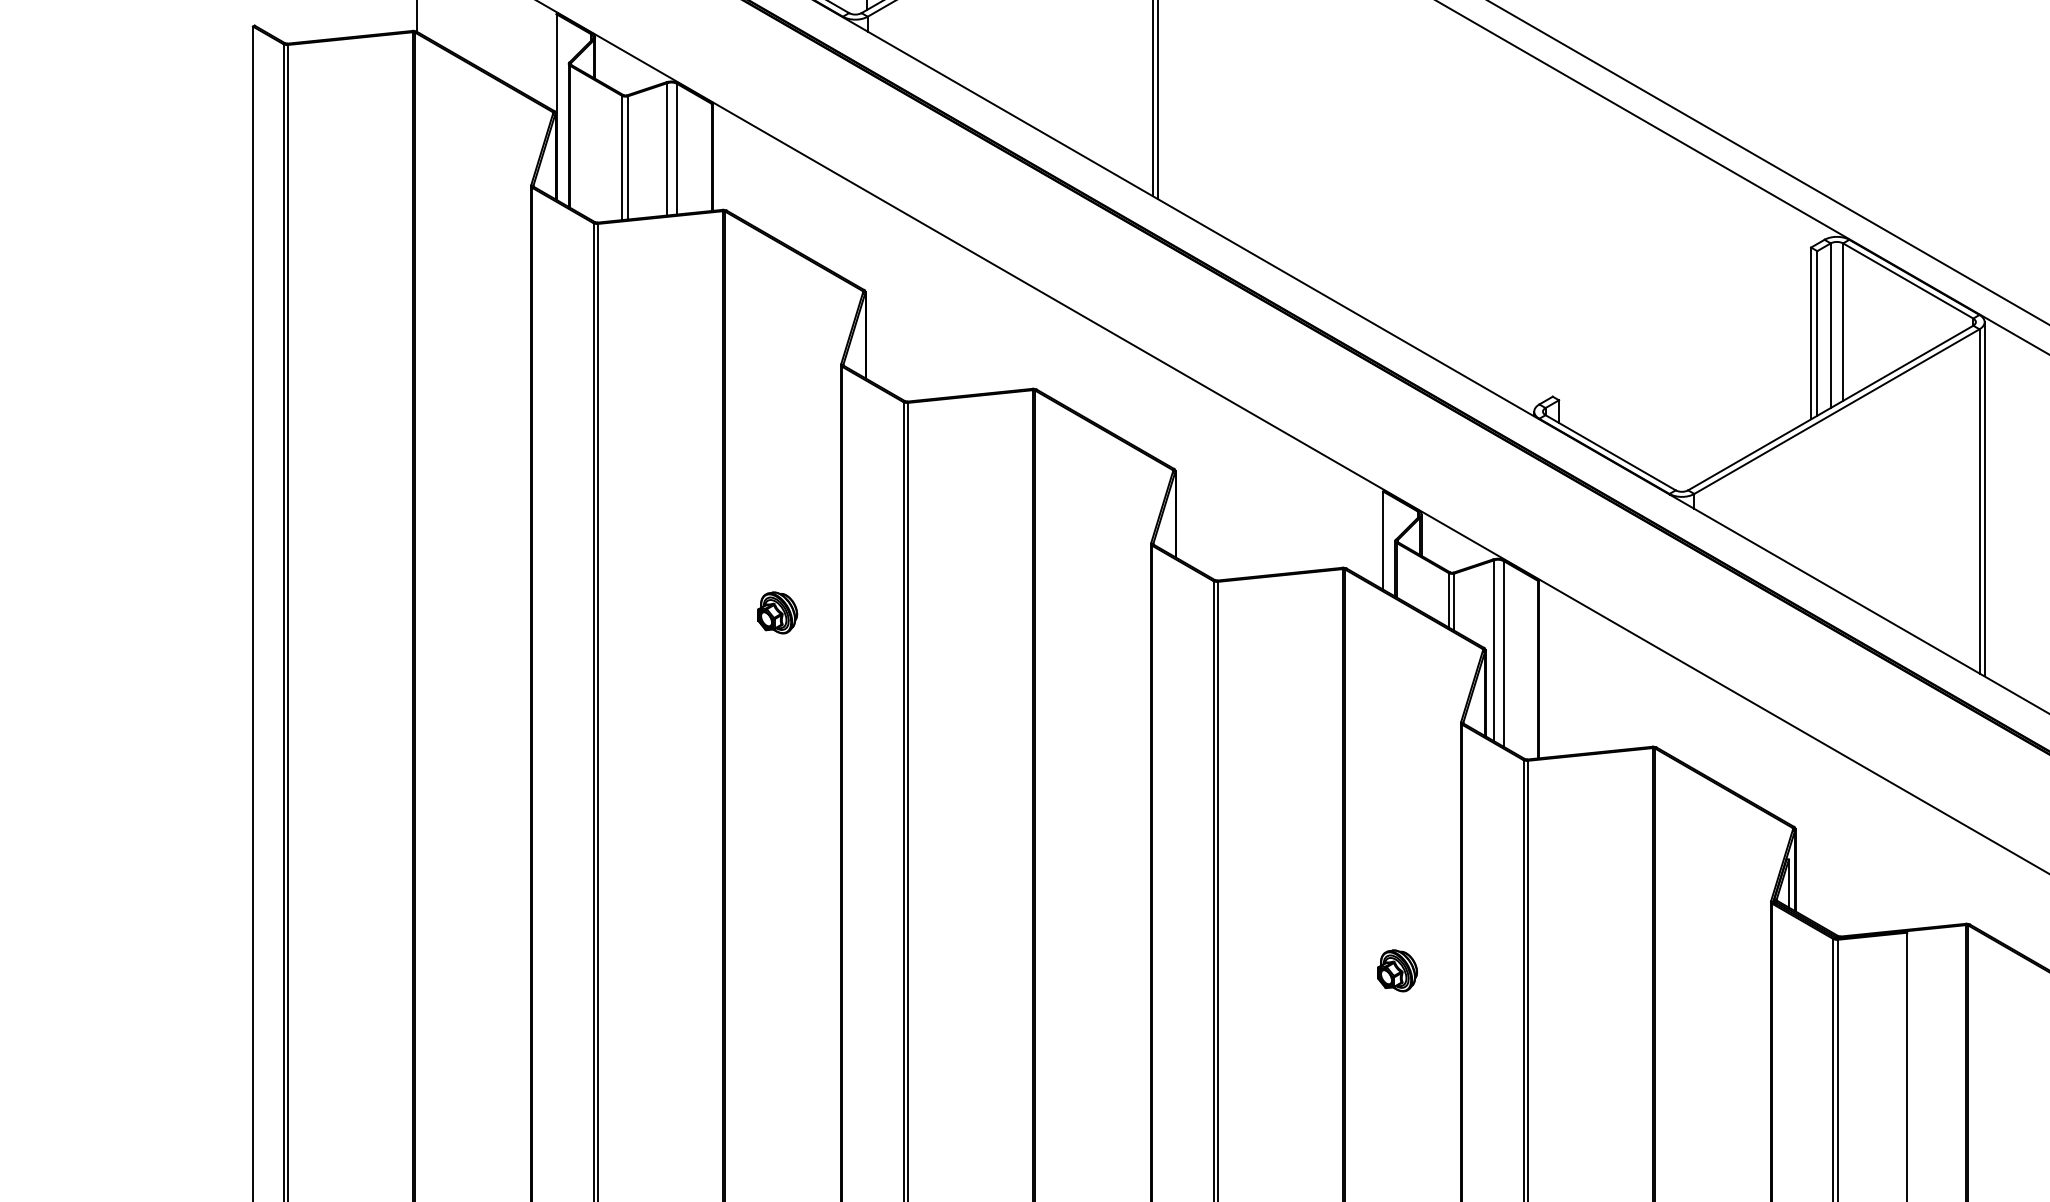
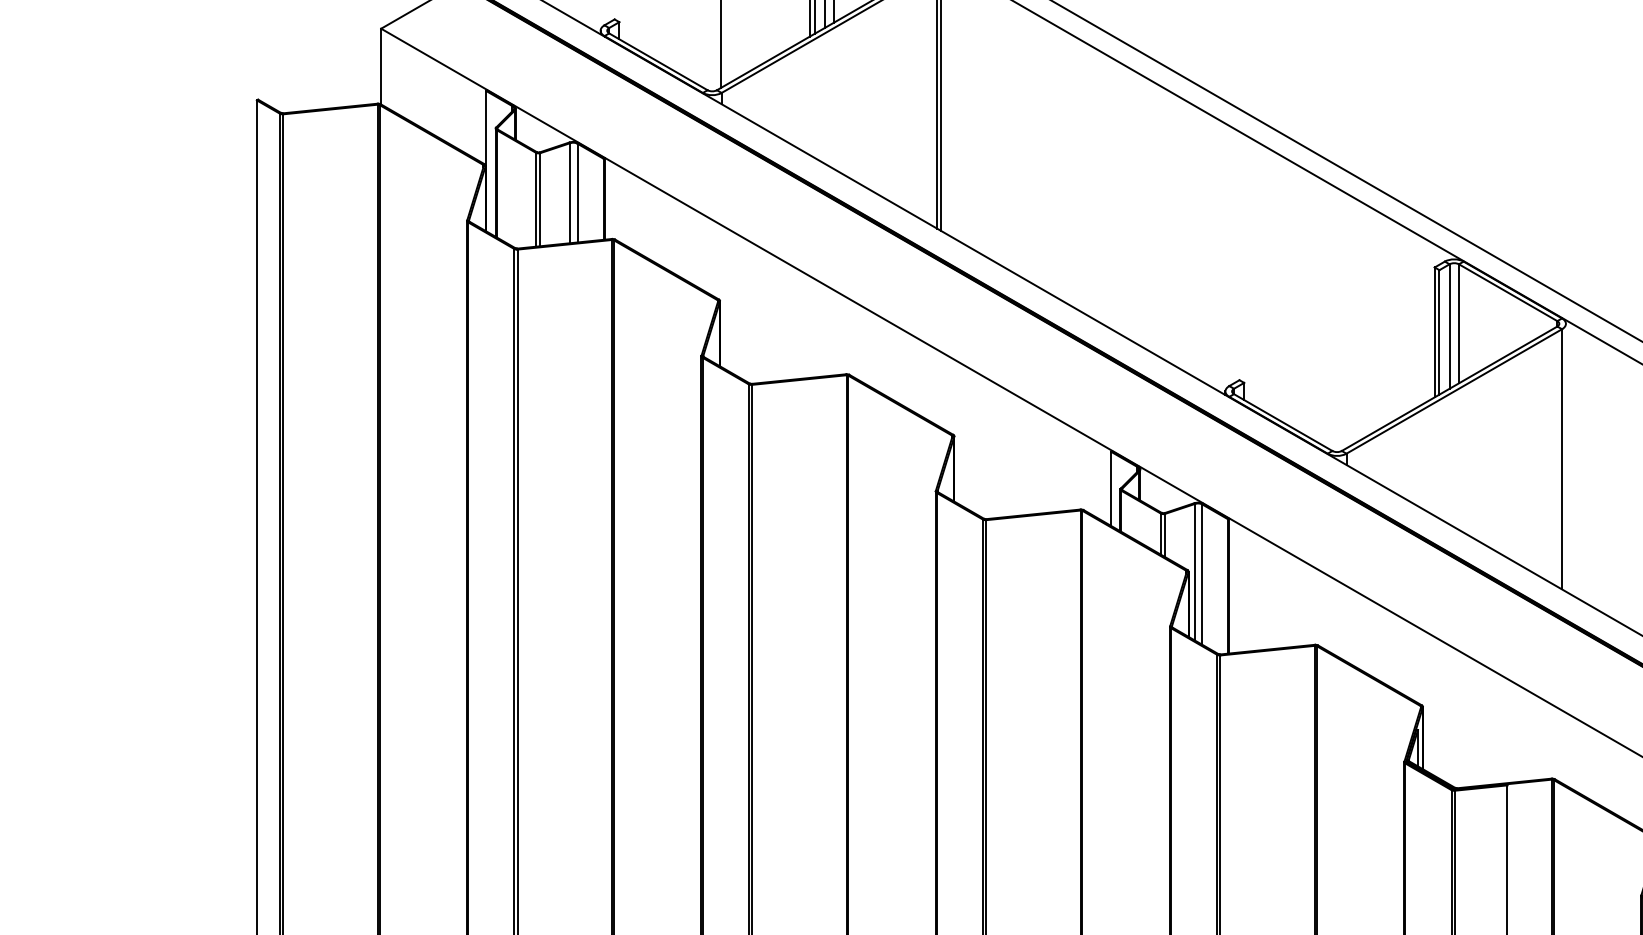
line: (1984, 498) -> (1565, 457), removed
part: (777, 612) -> (653, 543), removed
part: (1396, 969) -> (1121, 813), removed

